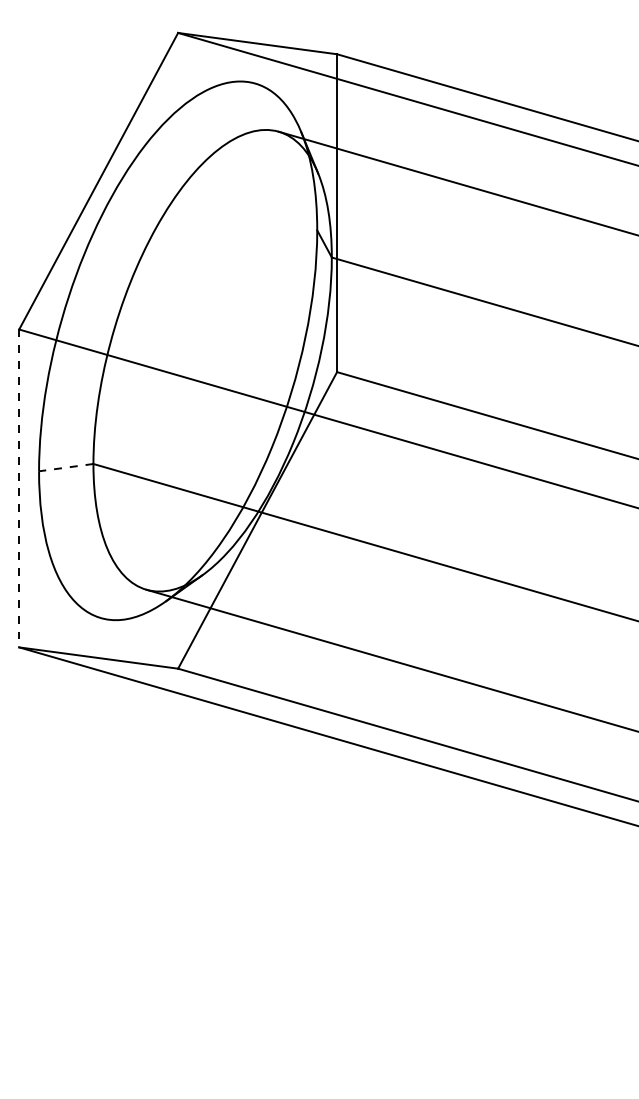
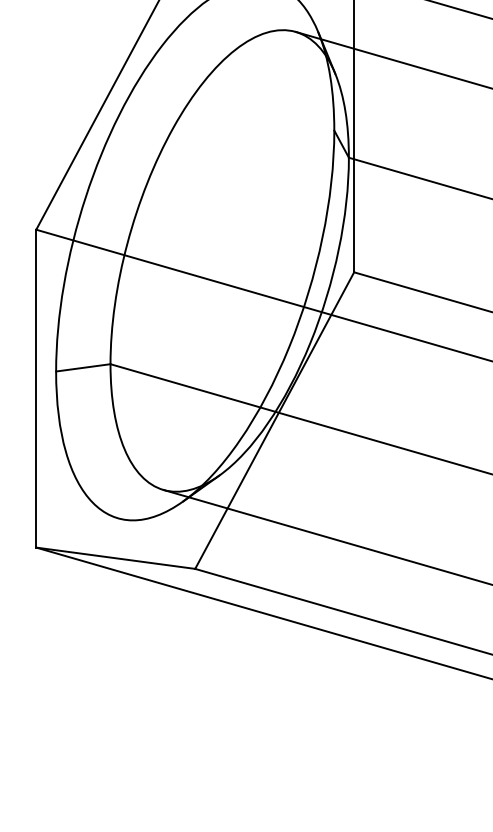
line: (65, 467) -> (82, 367), dashed -> solid
line: (19, 488) -> (36, 388), dashed -> solid

